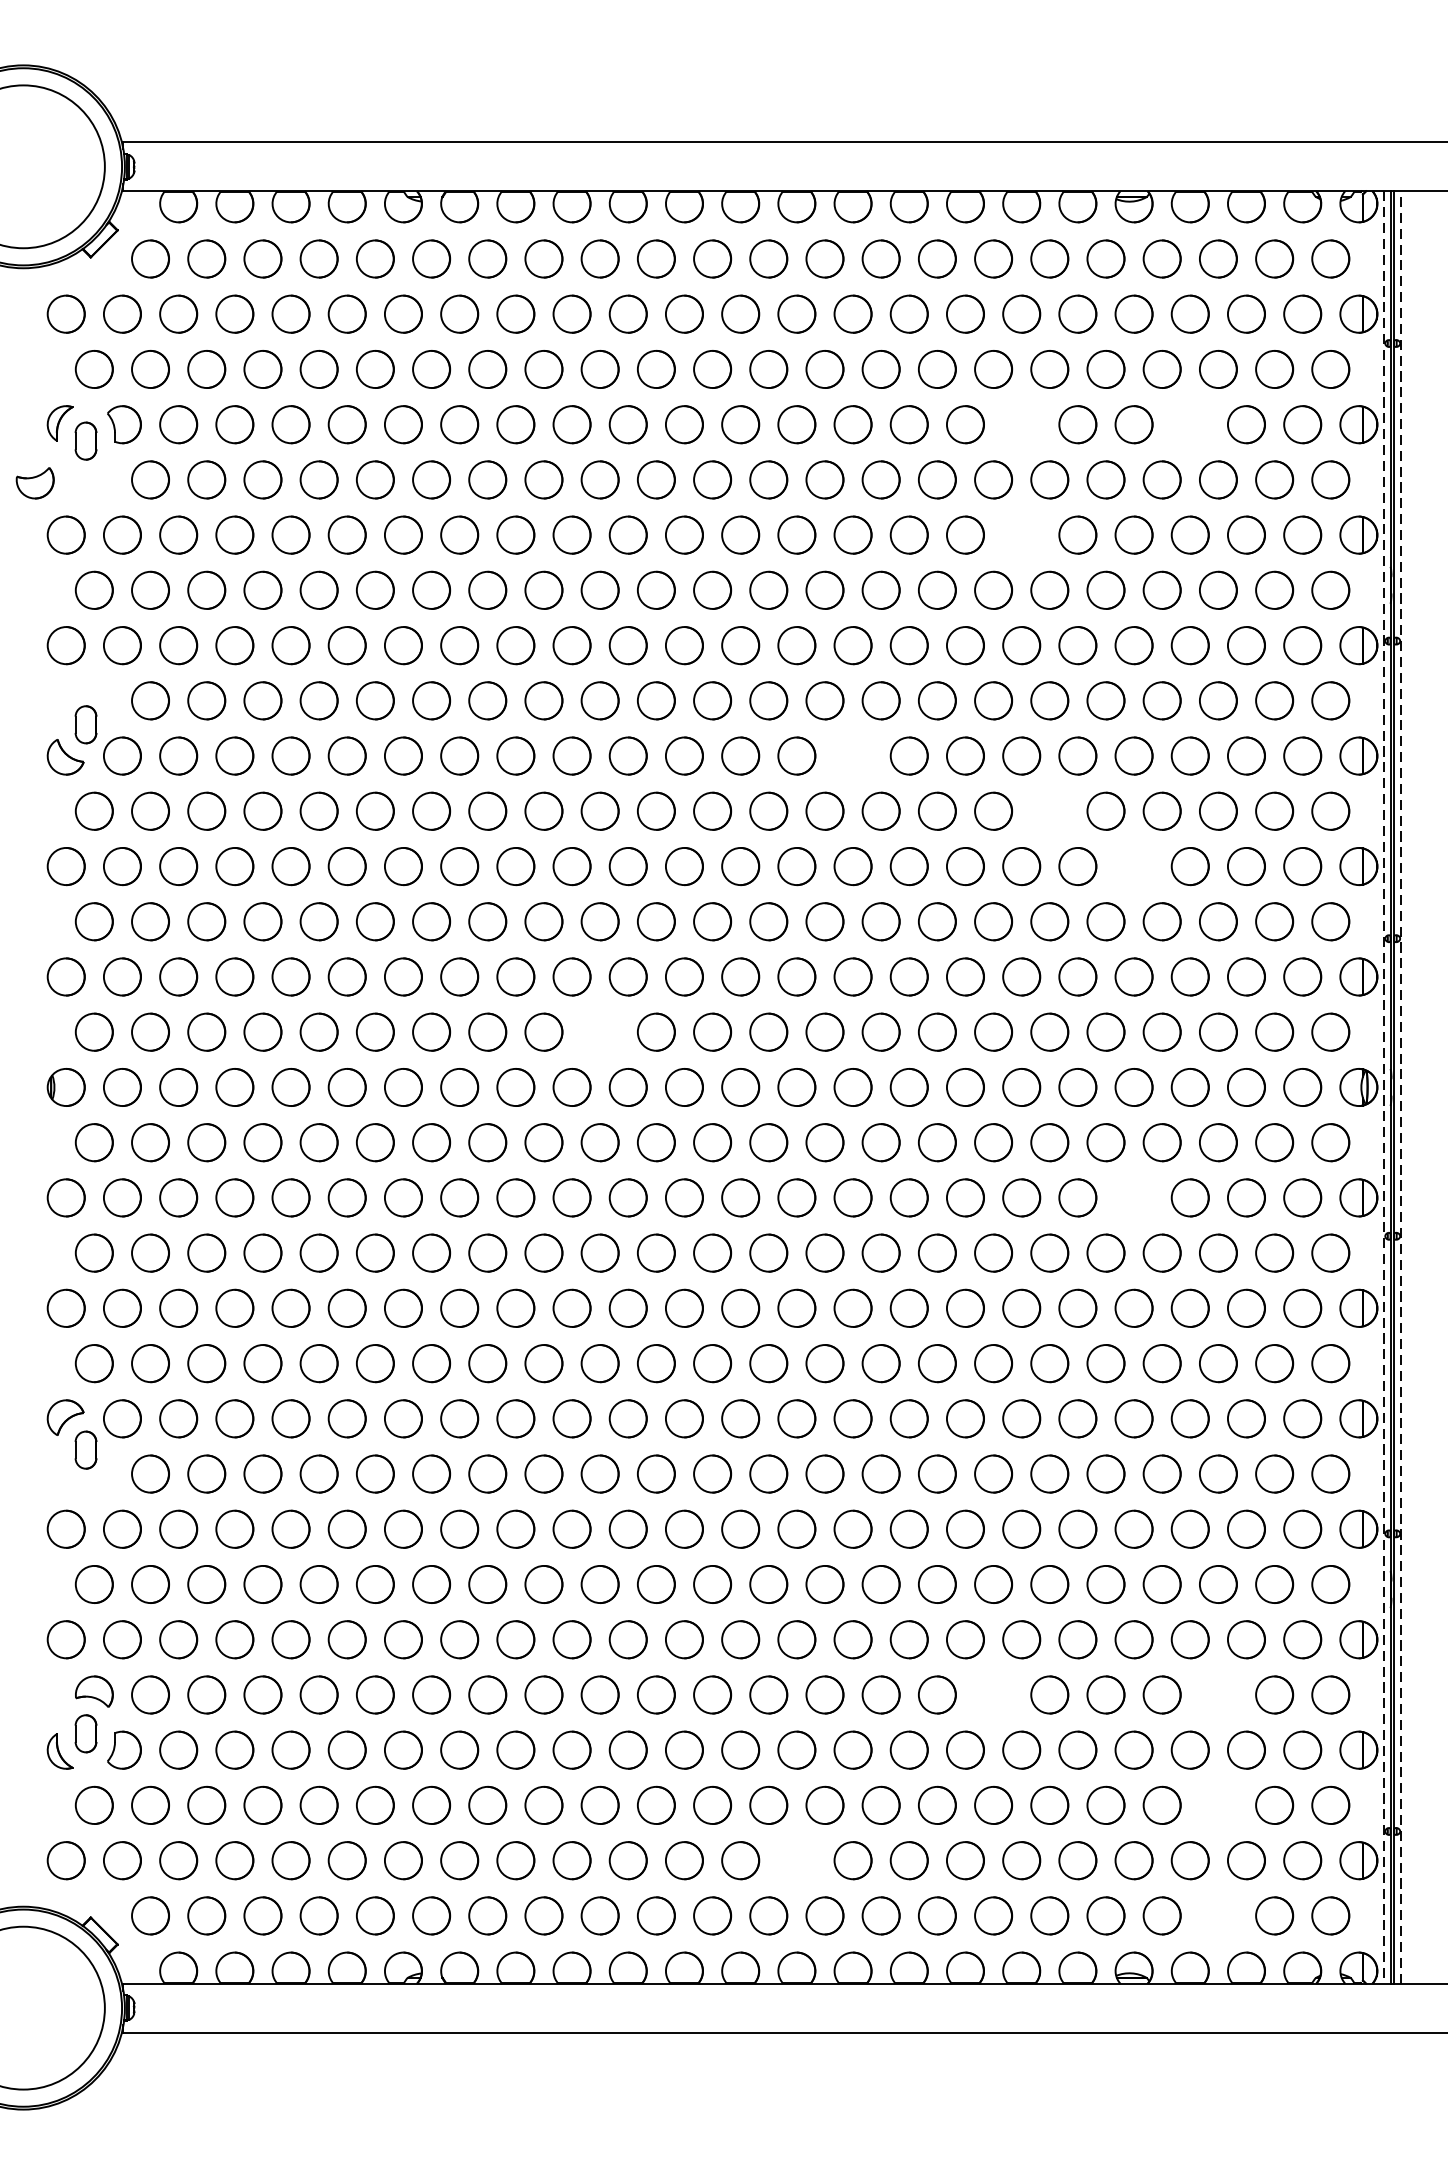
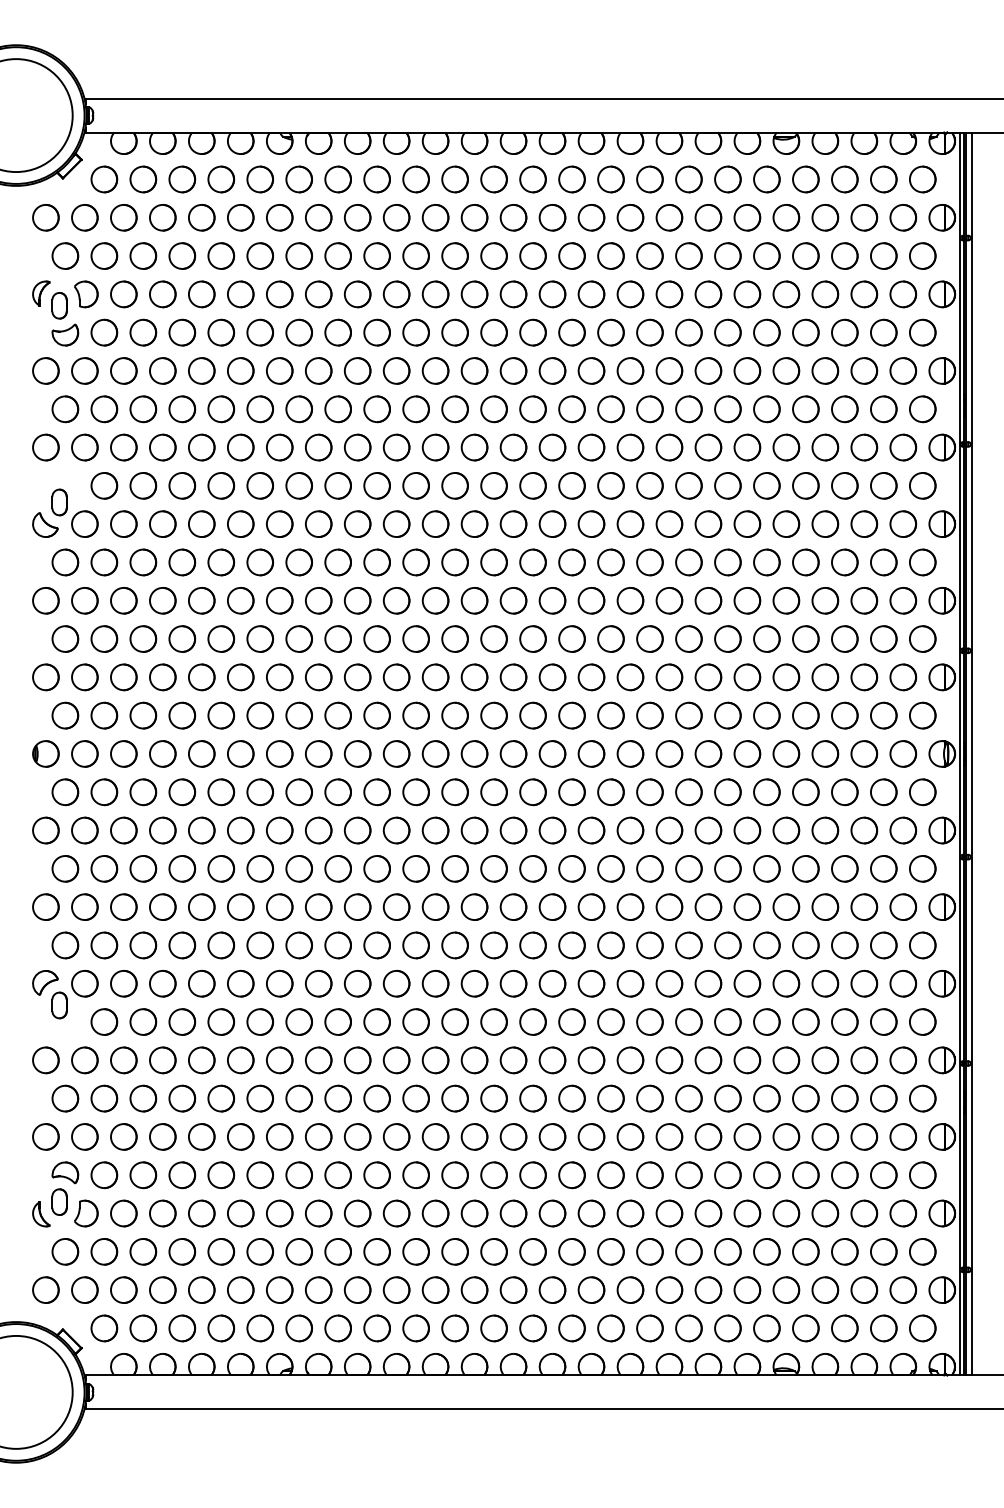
part: (1021, 424) -> (708, 294), added
part: (1190, 424) -> (825, 294), added
part: (35, 482) -> (65, 334), moved
part: (1021, 534) -> (708, 370), added
part: (853, 755) -> (591, 523), added
part: (1049, 811) -> (727, 562), added
part: (1134, 866) -> (786, 600), added
part: (599, 1031) -> (415, 715), added
line: (1401, 1086) -> (971, 753), dashed -> solid
line: (1383, 1088) -> (959, 754), dashed -> solid
part: (1134, 1197) -> (786, 830), added
part: (992, 1695) -> (688, 1175), added
part: (1217, 1695) -> (844, 1175), added
circle: (1217, 1804) -> (844, 1251), added
part: (796, 1859) -> (552, 1289), added
part: (1217, 1915) -> (844, 1328), added

